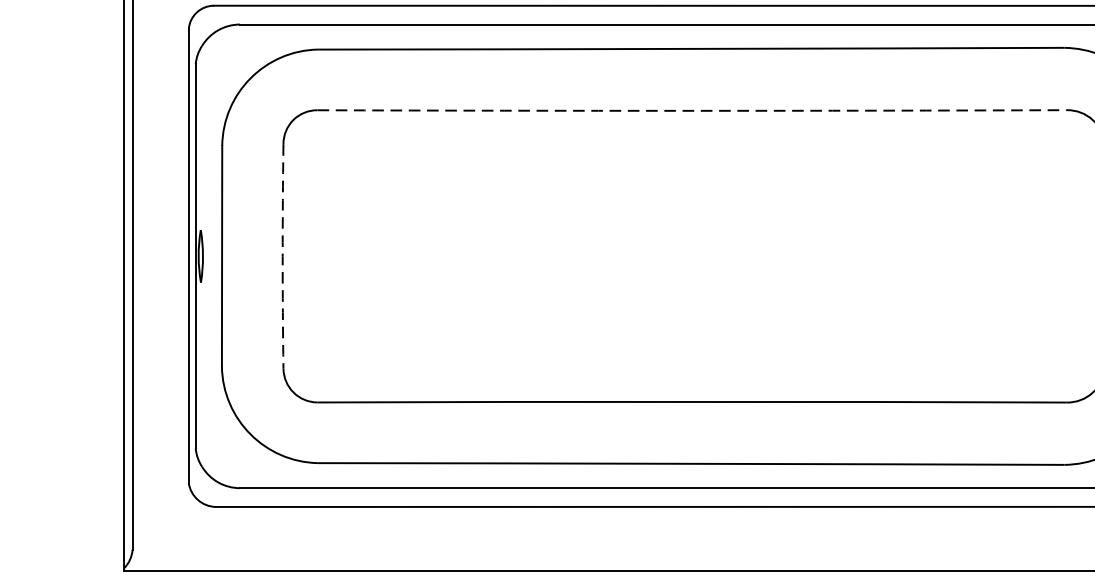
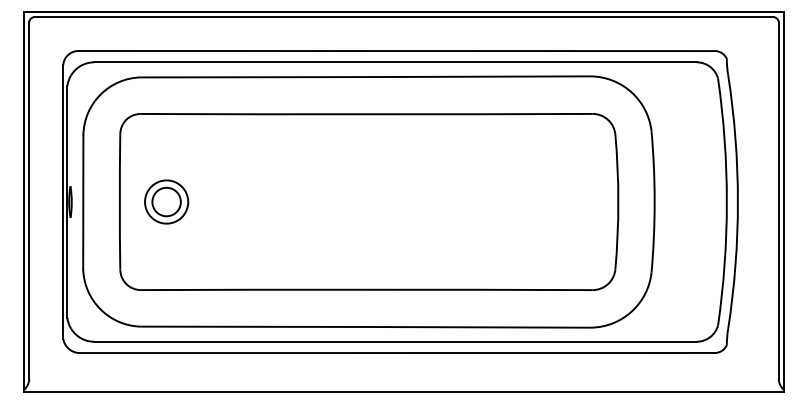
arc: (692, 111) -> (366, 114), dashed -> solid
part: (360, 255) -> (166, 201), added
arc: (282, 257) -> (119, 202), dashed -> solid

